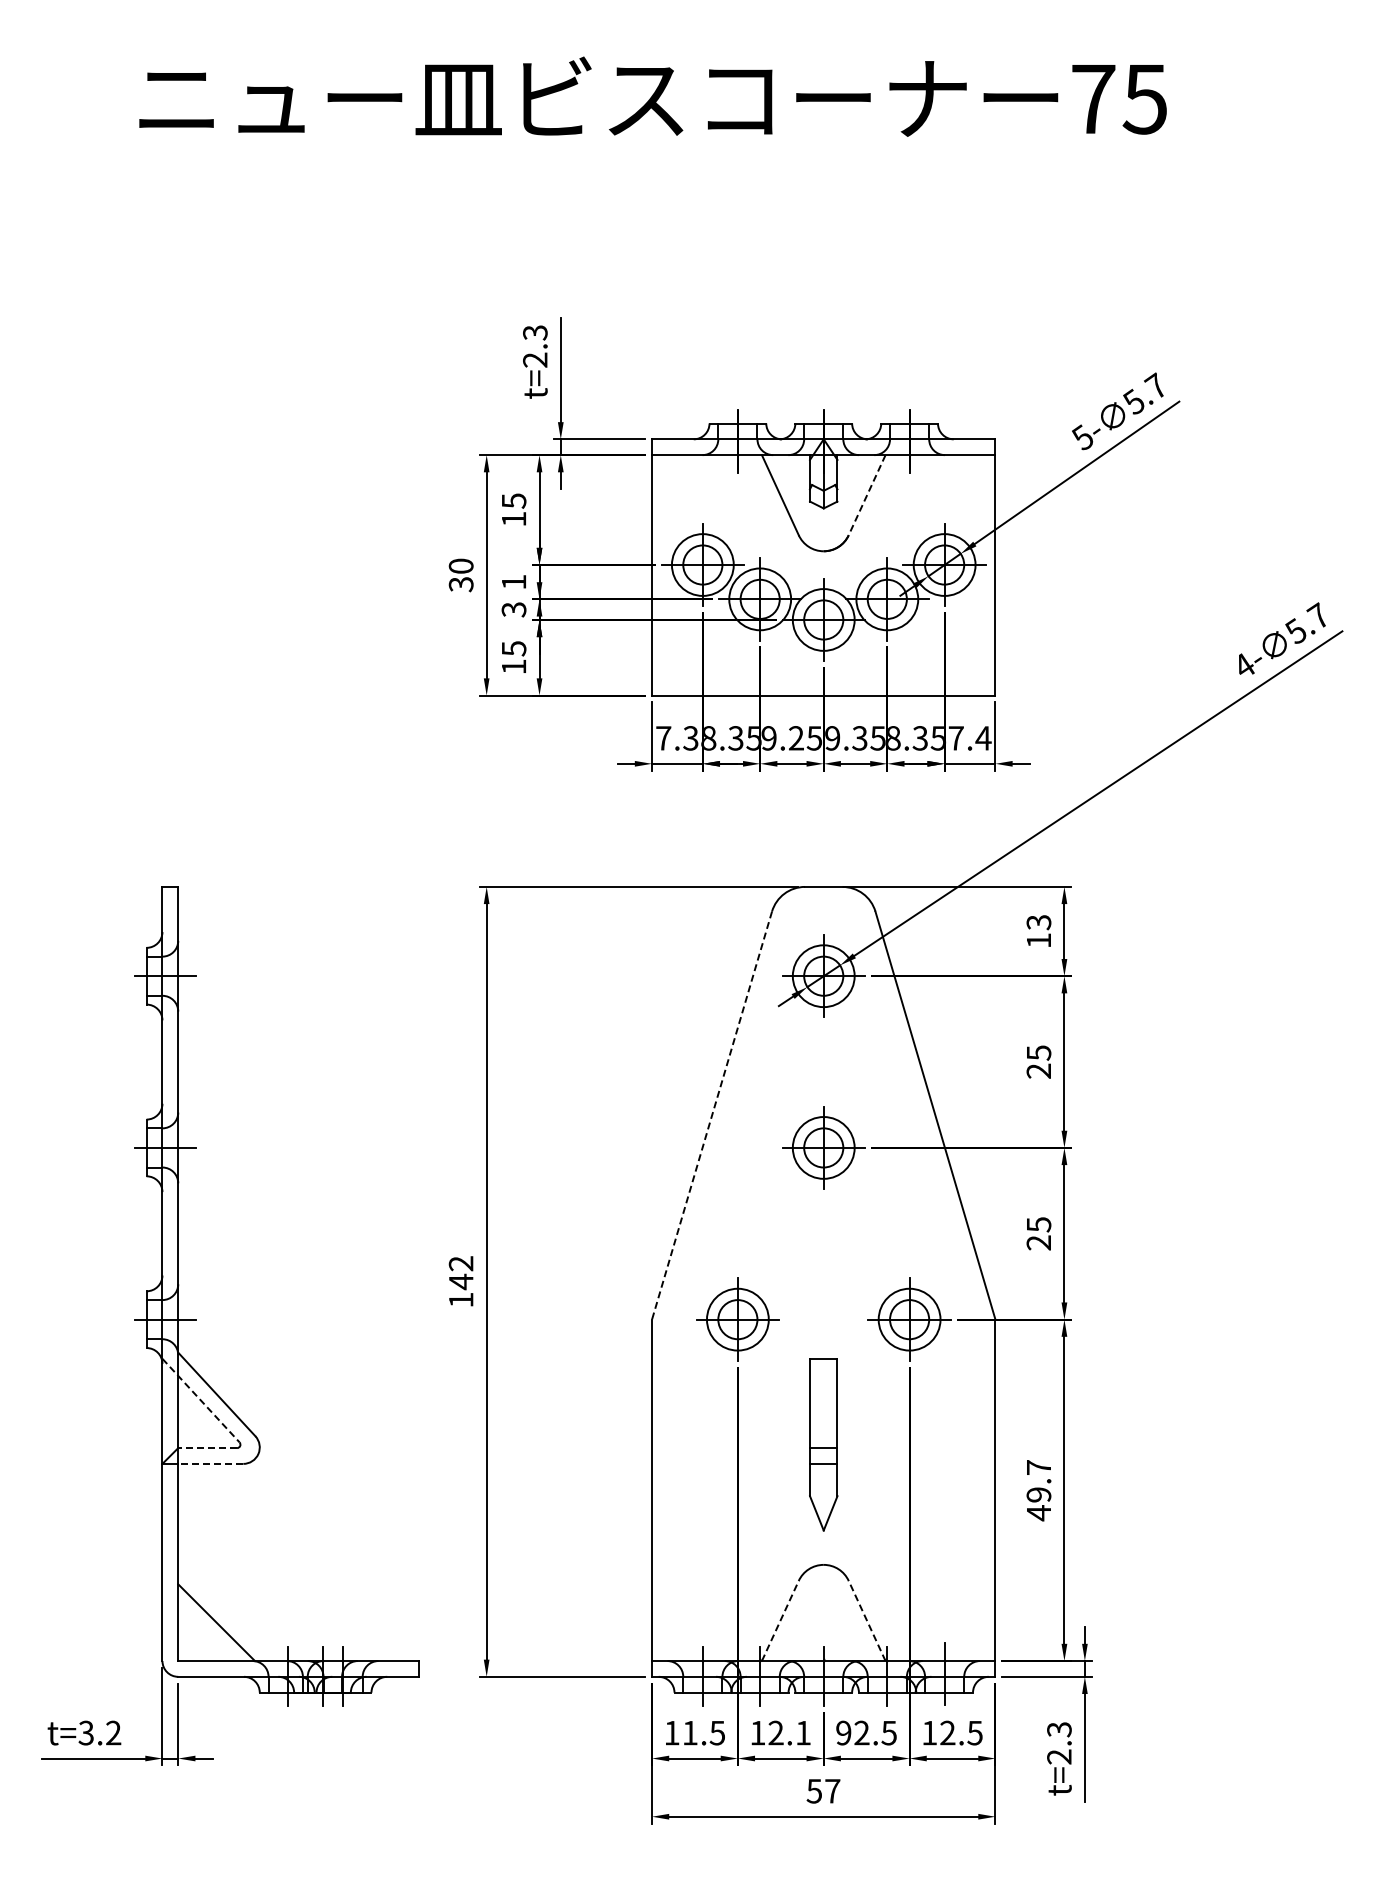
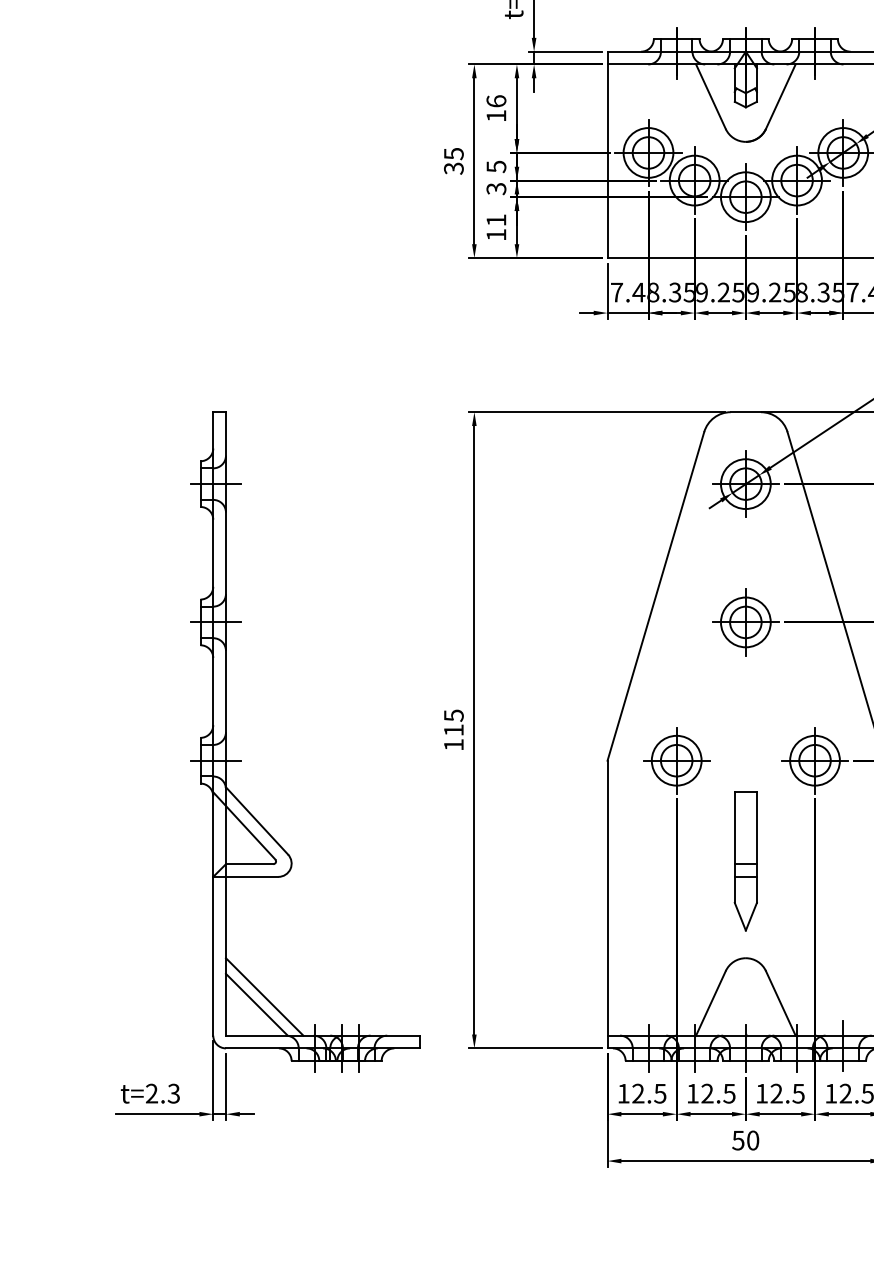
line: (866, 495) -> (780, 96), dashed -> solid
text: (513, 500) -> (495, 100), 15 -> 16
text: (460, 566) -> (453, 154), 30 -> 35
text: (514, 582) -> (496, 167), 1 -> 5
text: (514, 648) -> (496, 220), 15 -> 11
text: (690, 738) -> (638, 292), 7.3 -> 7.4
text: (859, 738) -> (774, 292), 9.35 -> 9.25
line: (712, 1115) -> (656, 596), dashed -> solid
text: (460, 1273) -> (453, 723), 142 -> 115
line: (201, 1400) -> (244, 825), dashed -> solid
line: (207, 1448) -> (249, 864), dashed -> solid
line: (210, 1463) -> (251, 876), dashed -> solid
line: (226, 1612) -> (264, 996), added
line: (780, 1620) -> (711, 1003), dashed -> solid
line: (866, 1620) -> (780, 1003), dashed -> solid
text: (689, 1732) -> (637, 1093), 11.5 -> 12.5
text: (843, 1732) -> (761, 1093), 92.5 -> 12.5
text: (99, 1733) -> (162, 1094), t=3.2 -> t=2.3
text: (802, 1733) -> (728, 1094), 12.1 -> 12.5
text: (832, 1790) -> (752, 1139), 57 -> 50

